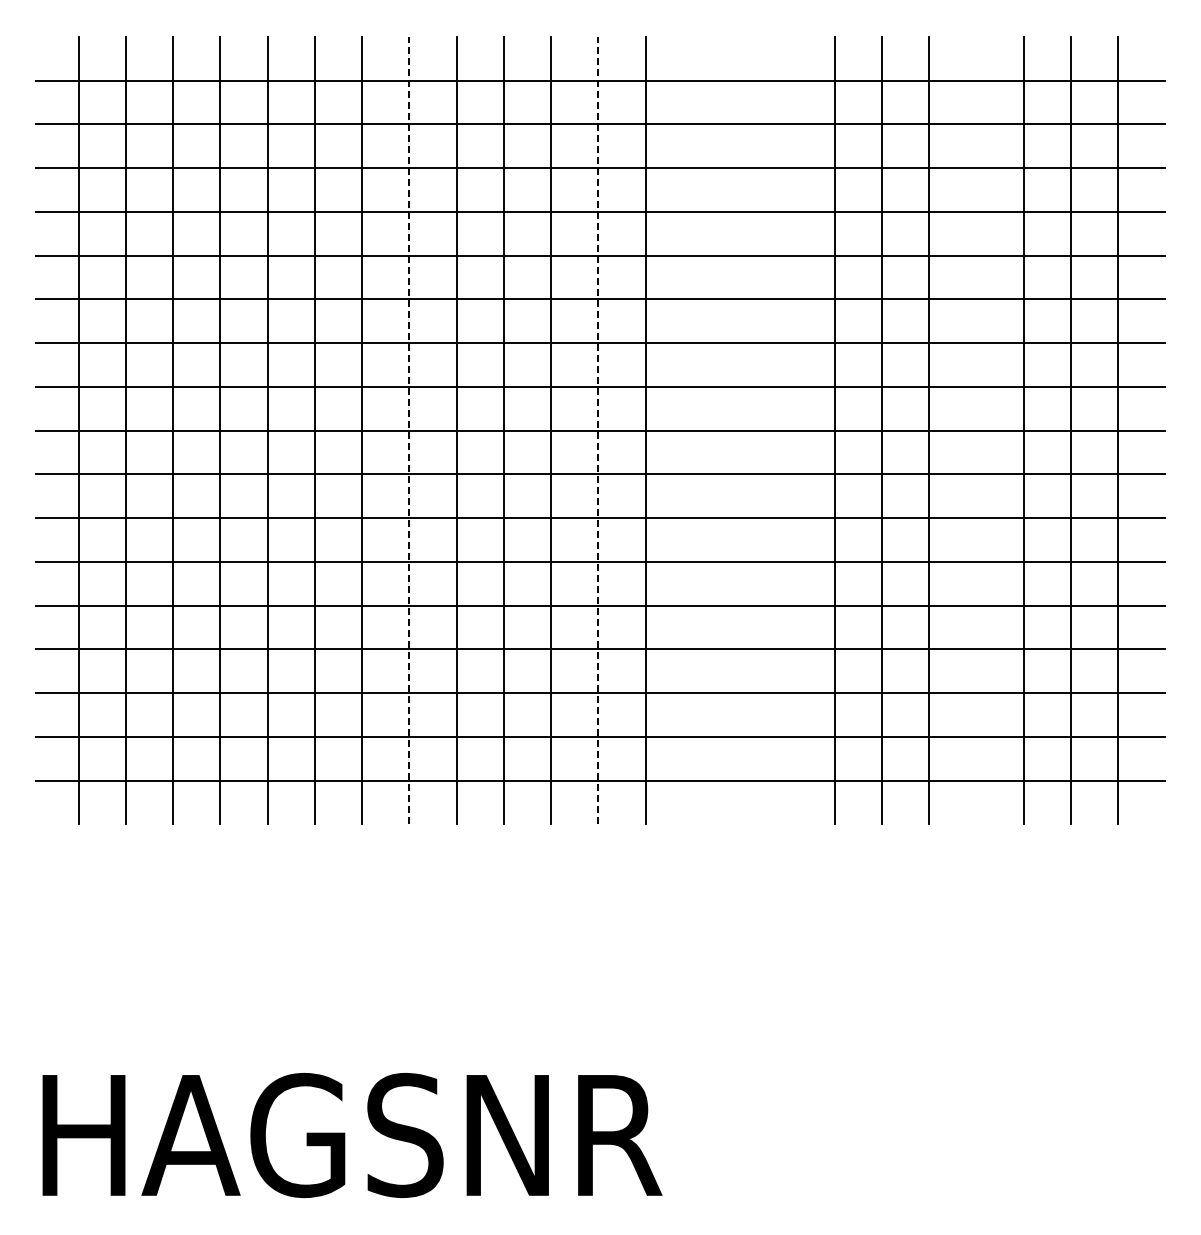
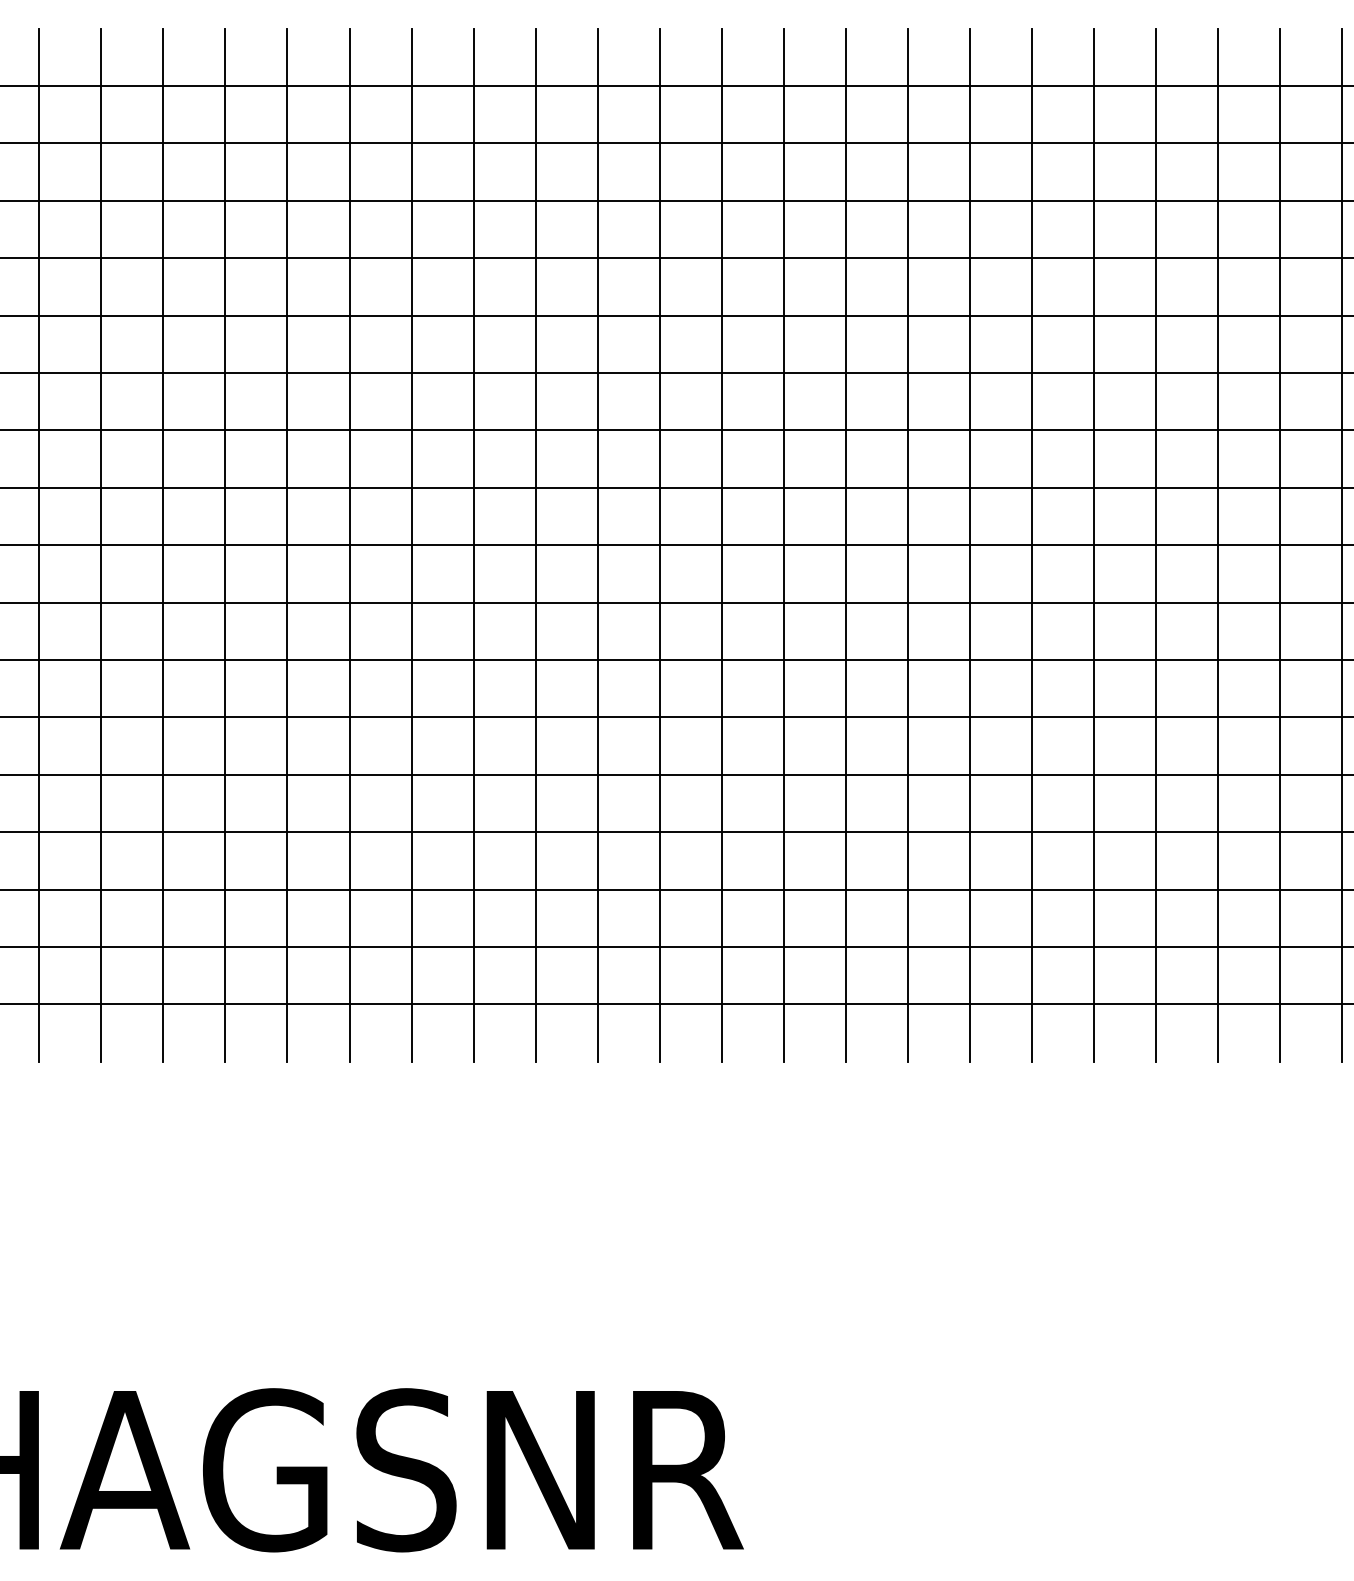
line: (409, 430) -> (411, 544), dashed -> solid
line: (598, 430) -> (659, 544), dashed -> solid
line: (692, 430) -> (783, 544), added
line: (740, 430) -> (846, 544), added
line: (787, 430) -> (907, 544), added
line: (976, 430) -> (1155, 544), added

